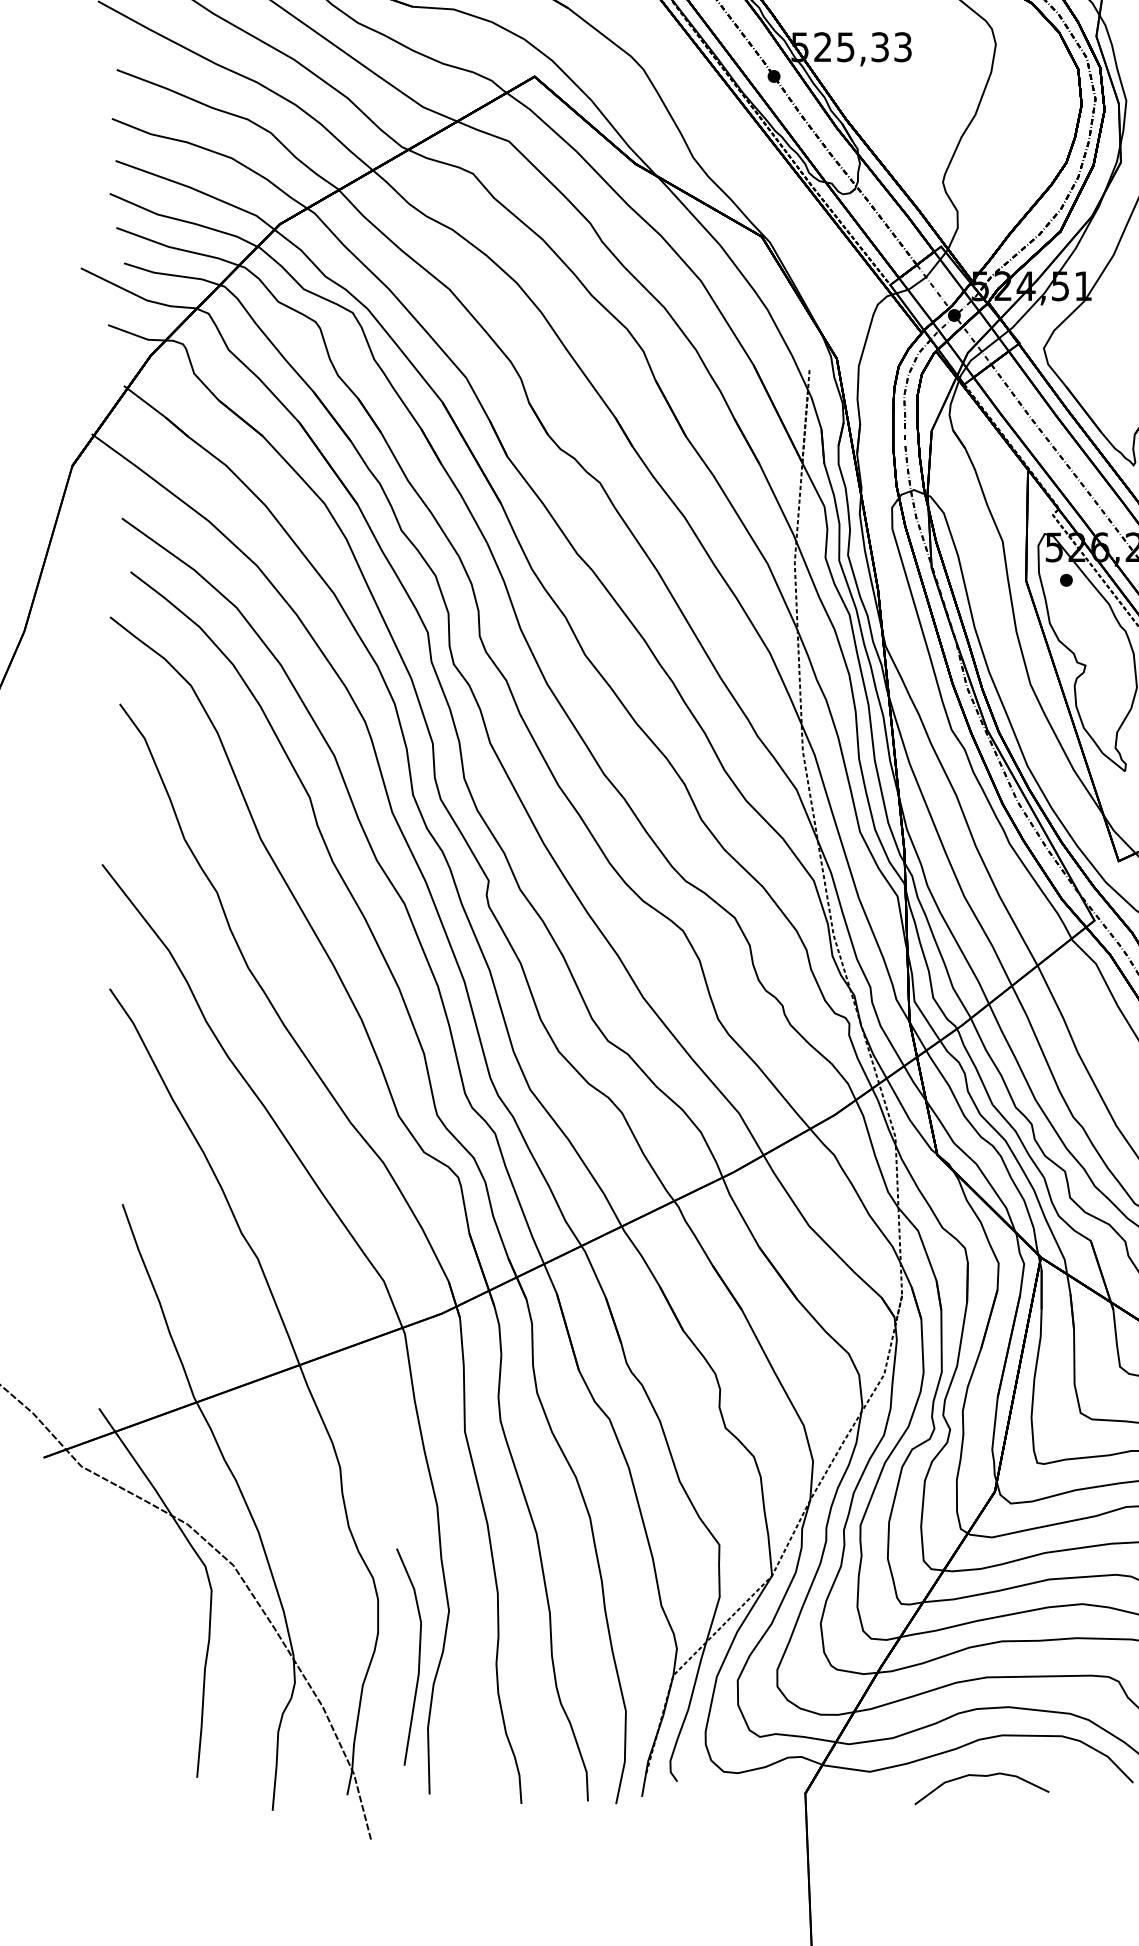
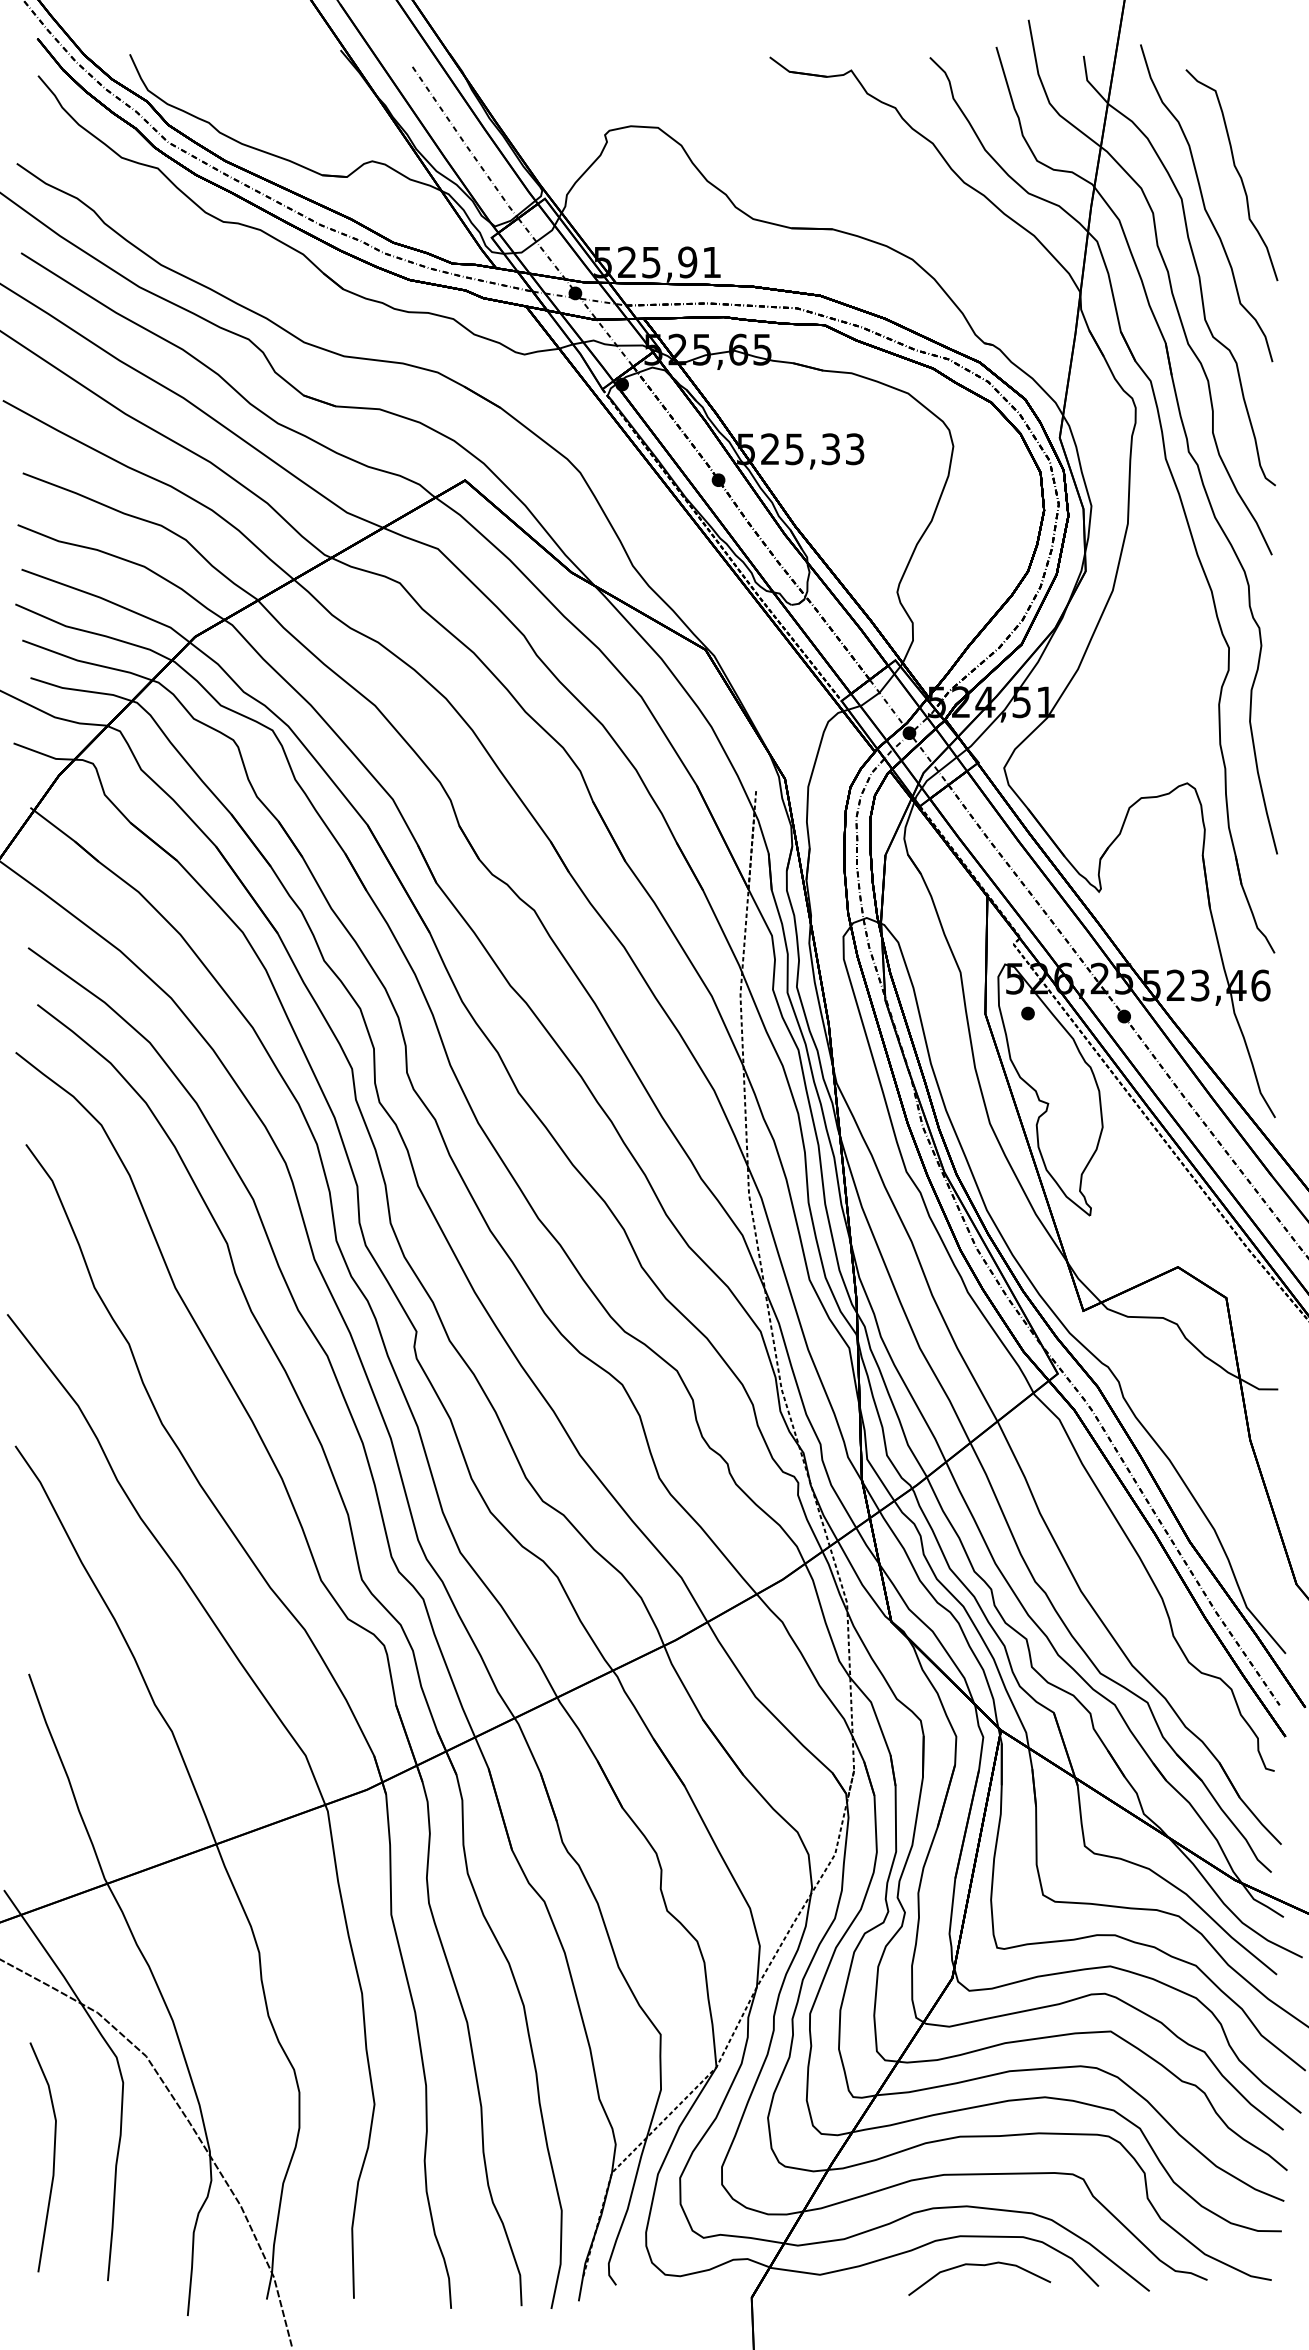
line: (418, 1657) -> (53, 2157), moved
curve: (981, 1776) -> (979, 2265), moved

